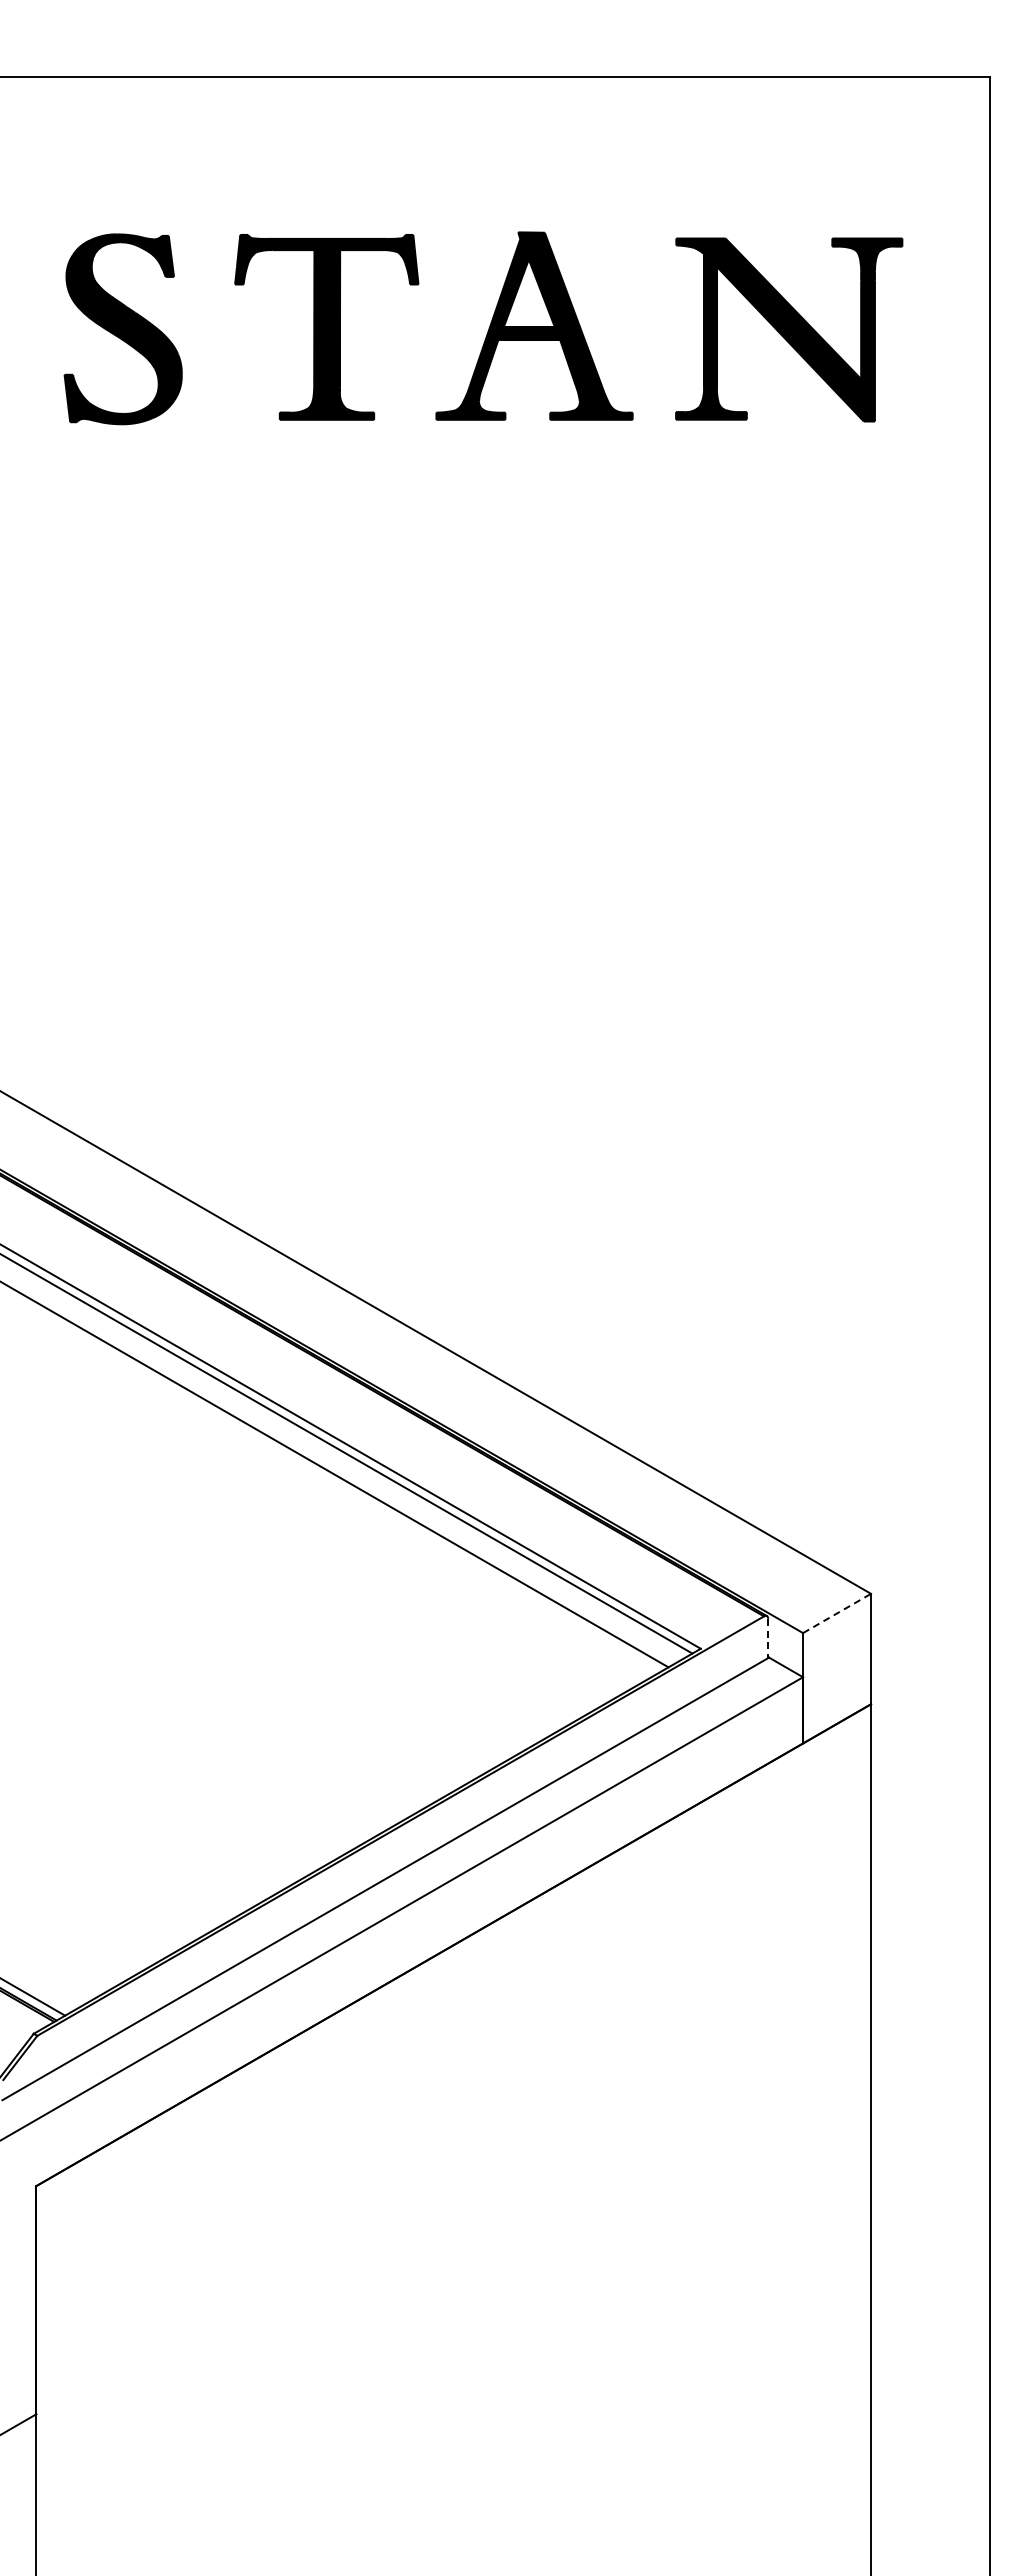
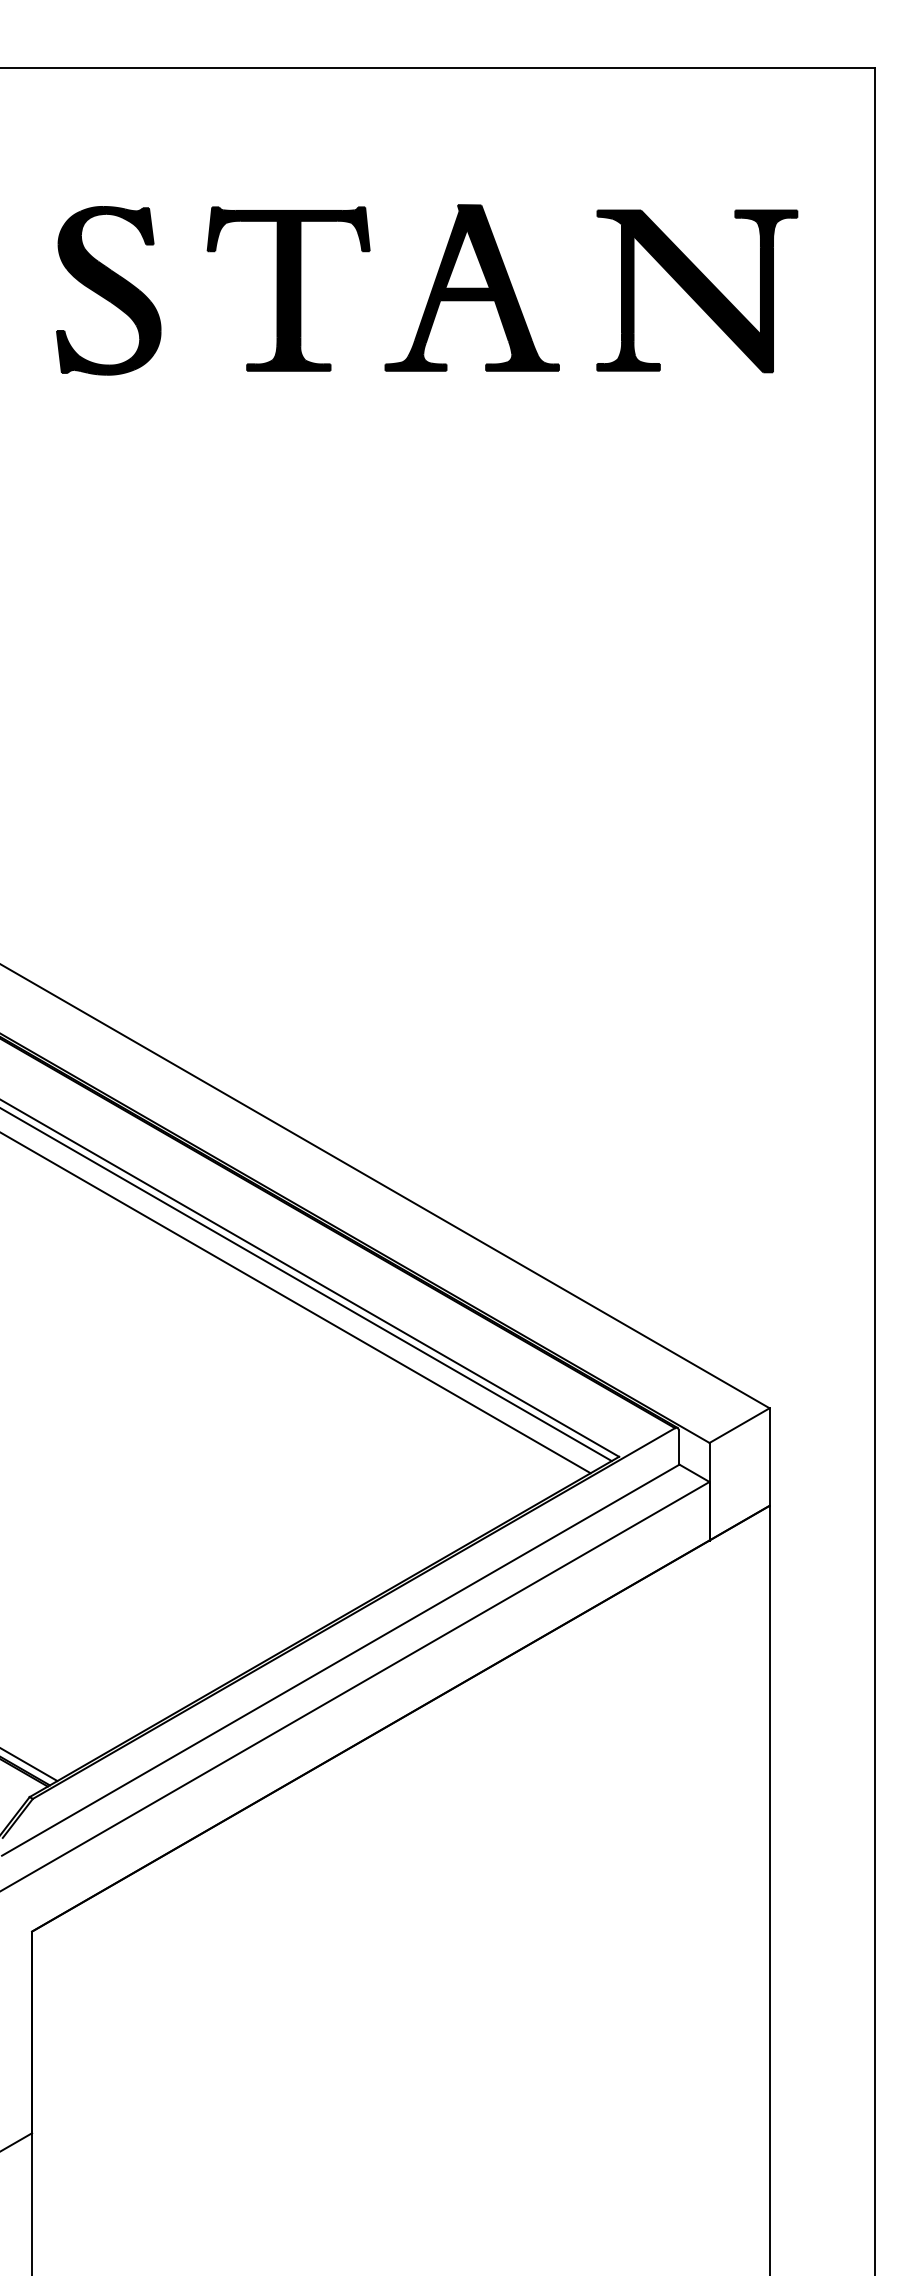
line: (837, 1613) -> (739, 1425), dashed -> solid
line: (768, 1638) -> (678, 1447), dashed -> solid

